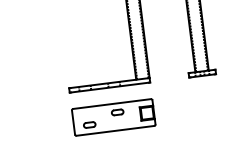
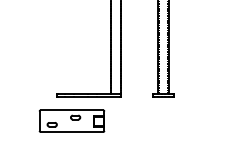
part: (113, 116) -> (71, 120), moved

